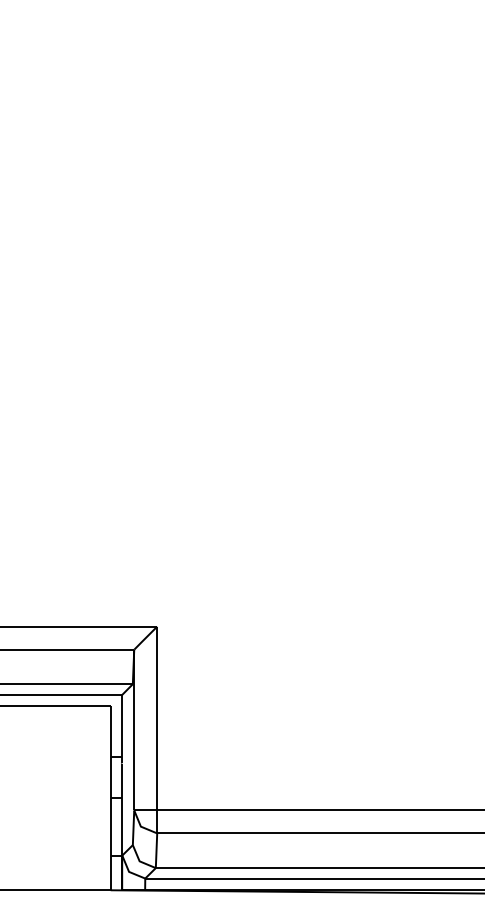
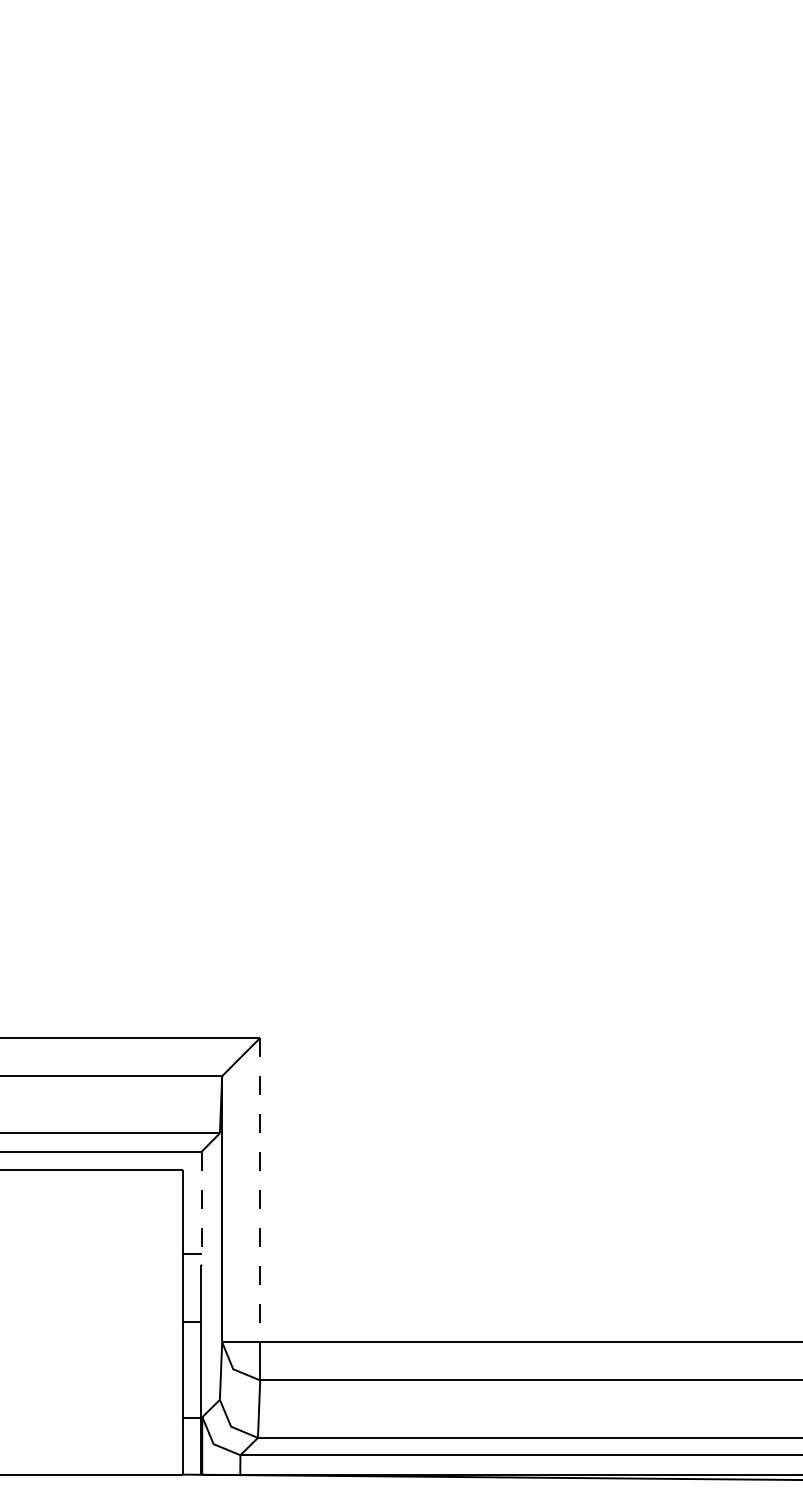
line: (157, 718) -> (260, 1190), solid -> dashed
line: (121, 729) -> (201, 1208), solid -> dashed

